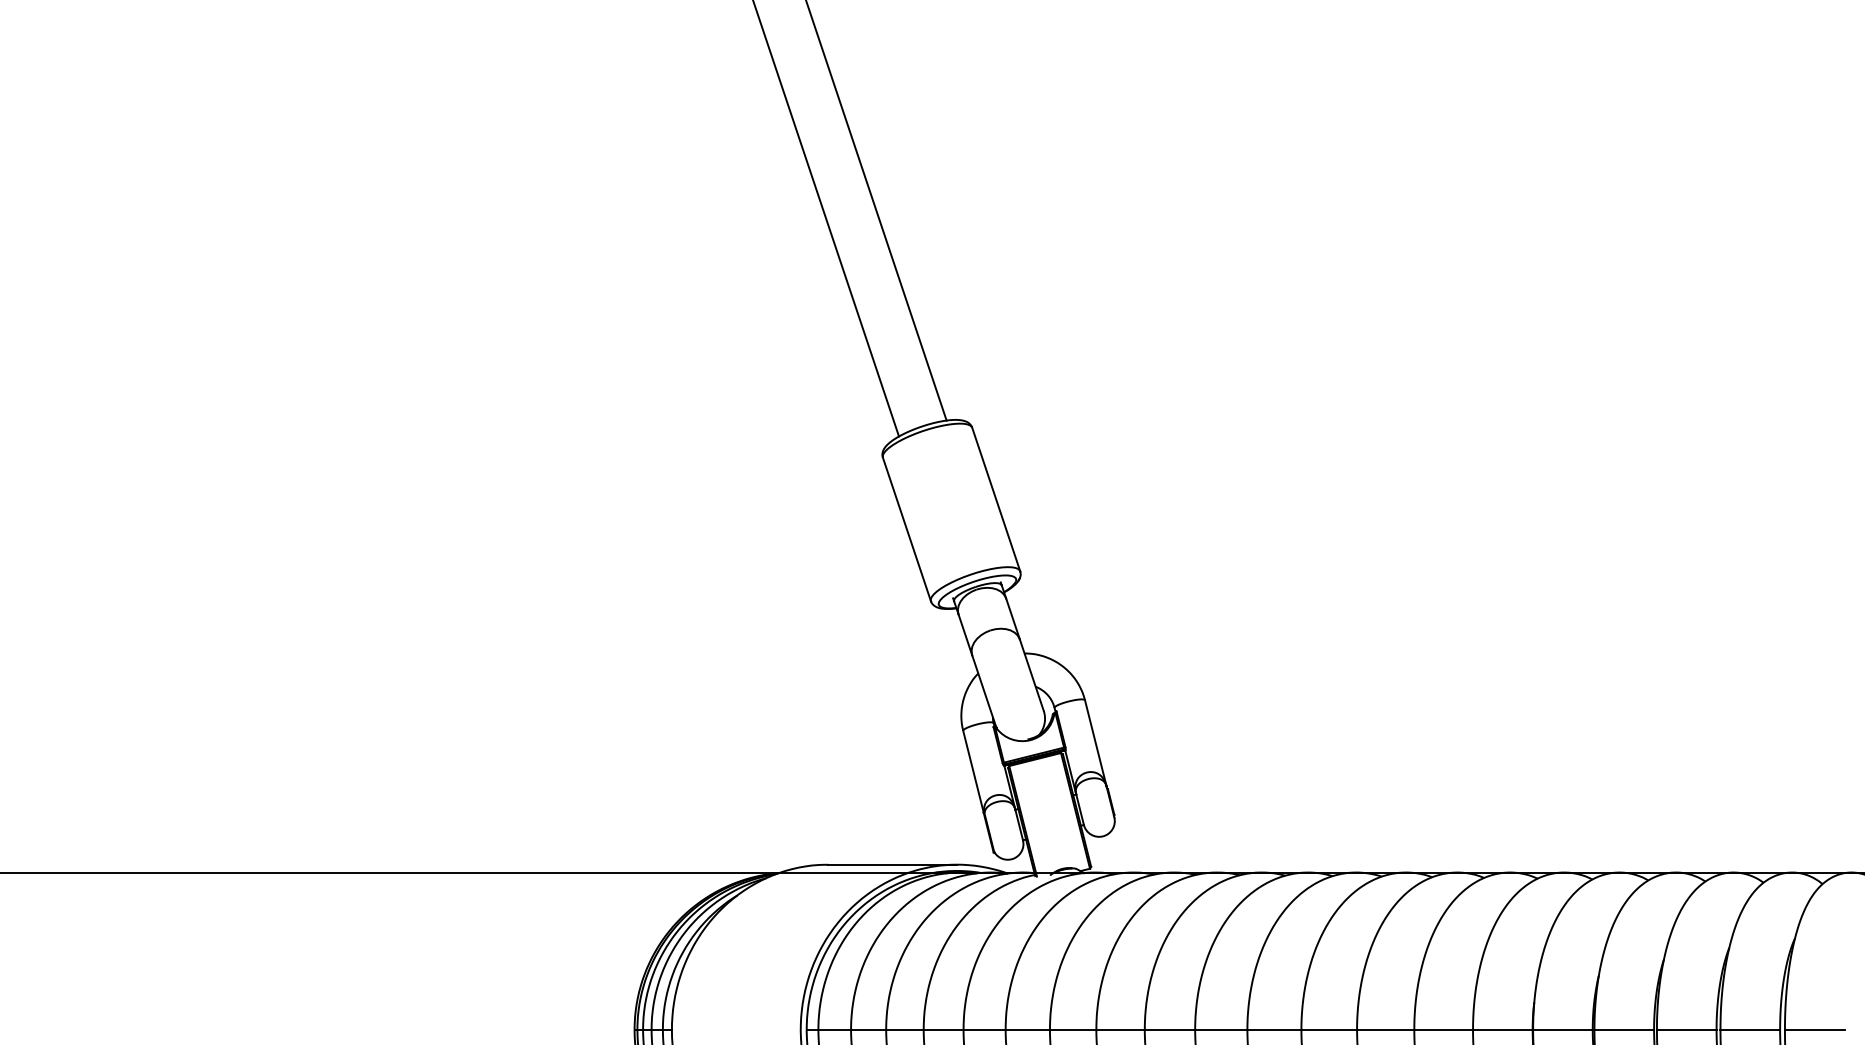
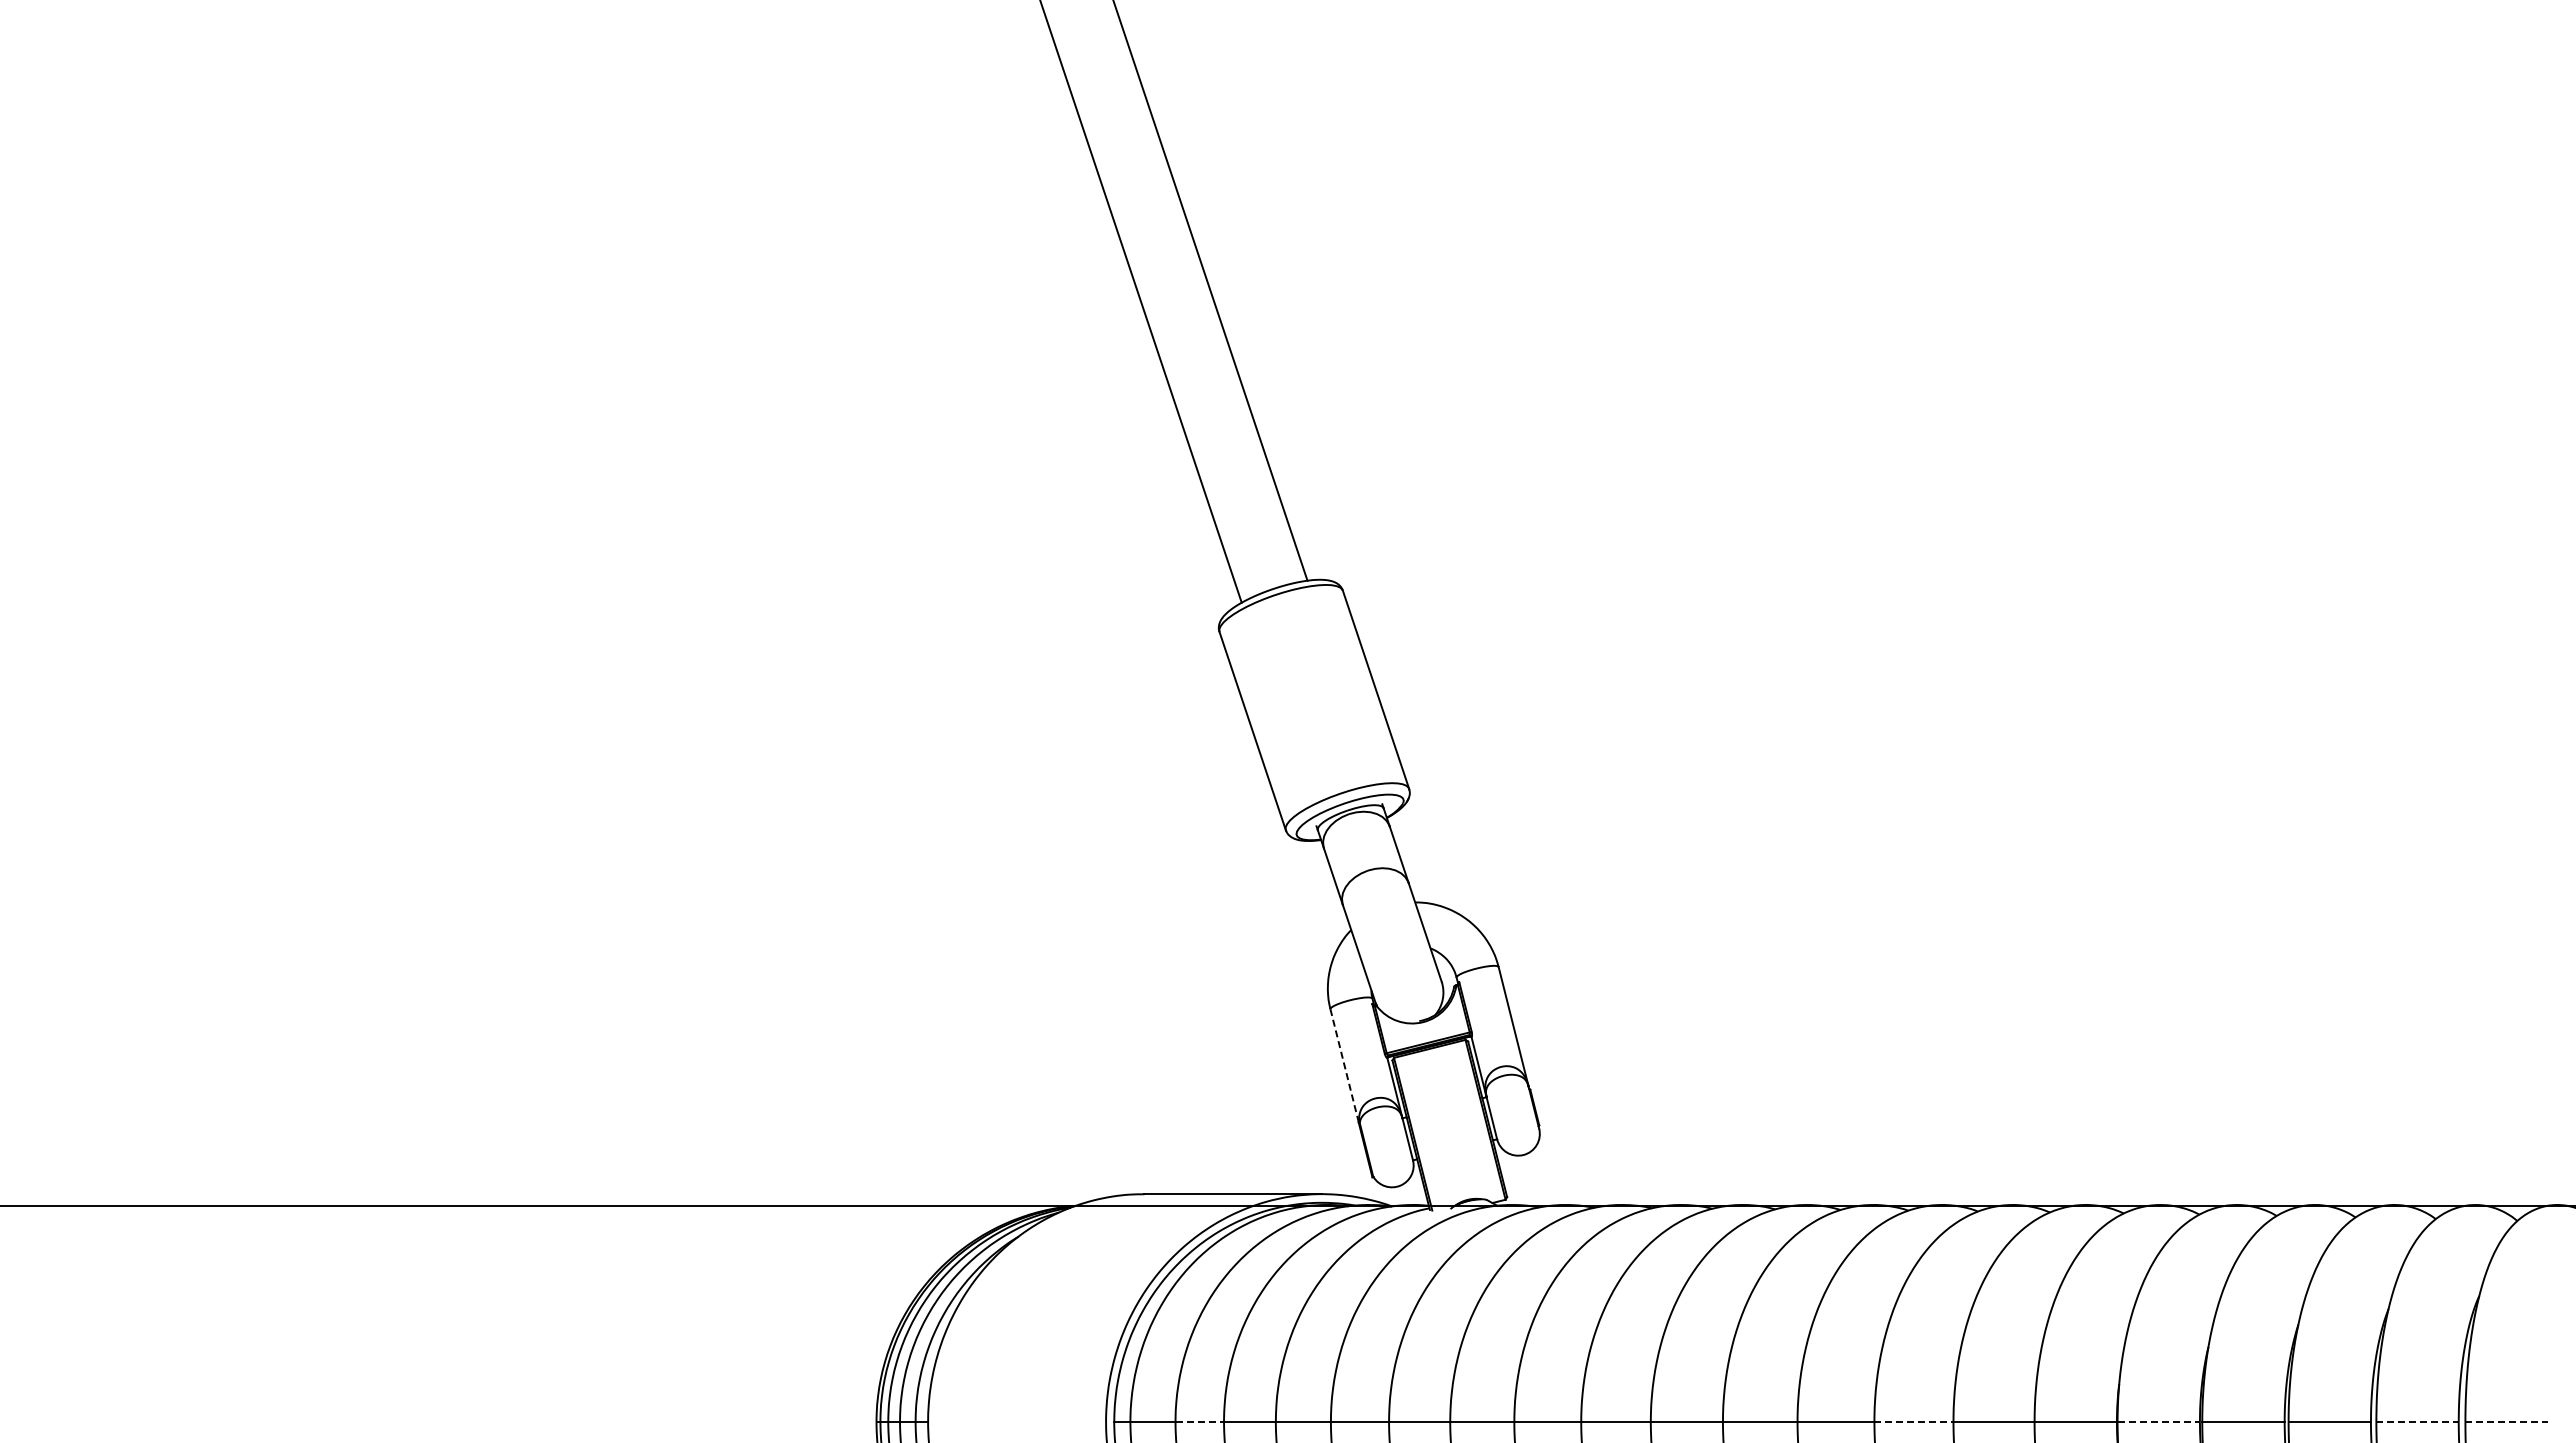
line: (973, 772) -> (1344, 1066), solid -> dashed
line: (869, 1030) -> (1200, 1422), solid -> dashed
line: (1386, 1030) -> (1914, 1422), solid -> dashed
line: (1563, 1030) -> (2159, 1422), solid -> dashed
line: (1750, 1030) -> (2418, 1422), solid -> dashed
line: (1815, 1030) -> (2507, 1422), solid -> dashed

